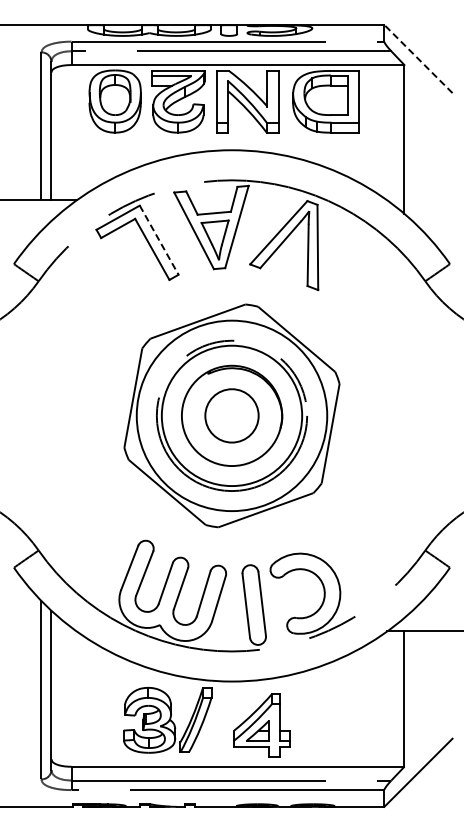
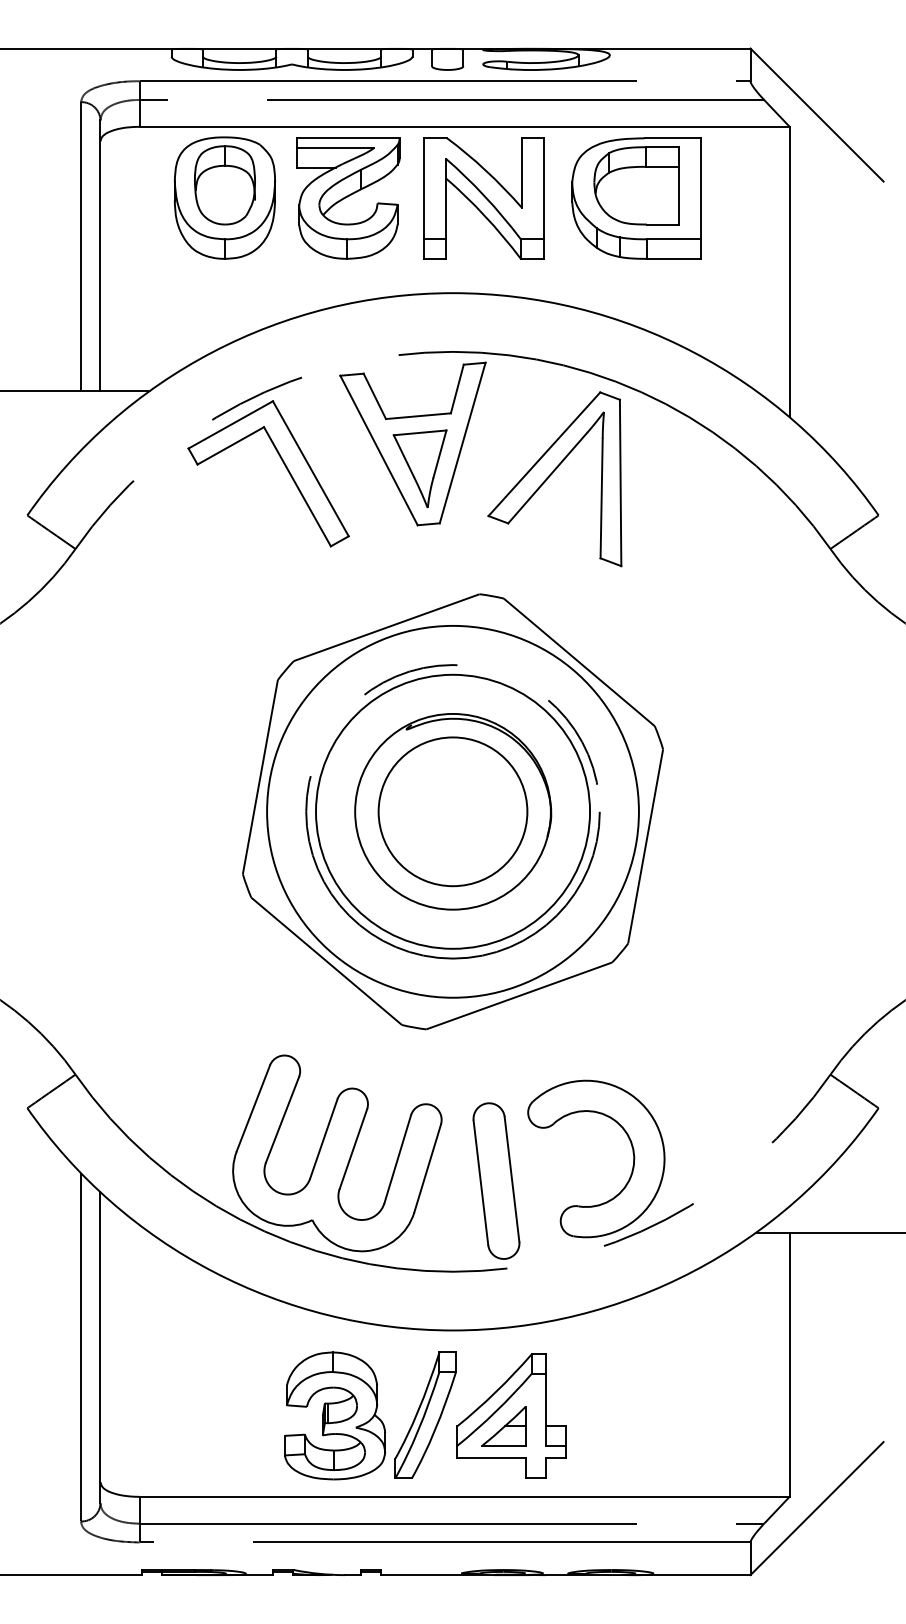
line: (418, 58) -> (817, 114), dashed -> solid
line: (159, 240) -> (311, 469), dashed -> solid
circle: (231, 415) -> (452, 811), size x1.43
part: (167, 720) -> (370, 1416), moved

